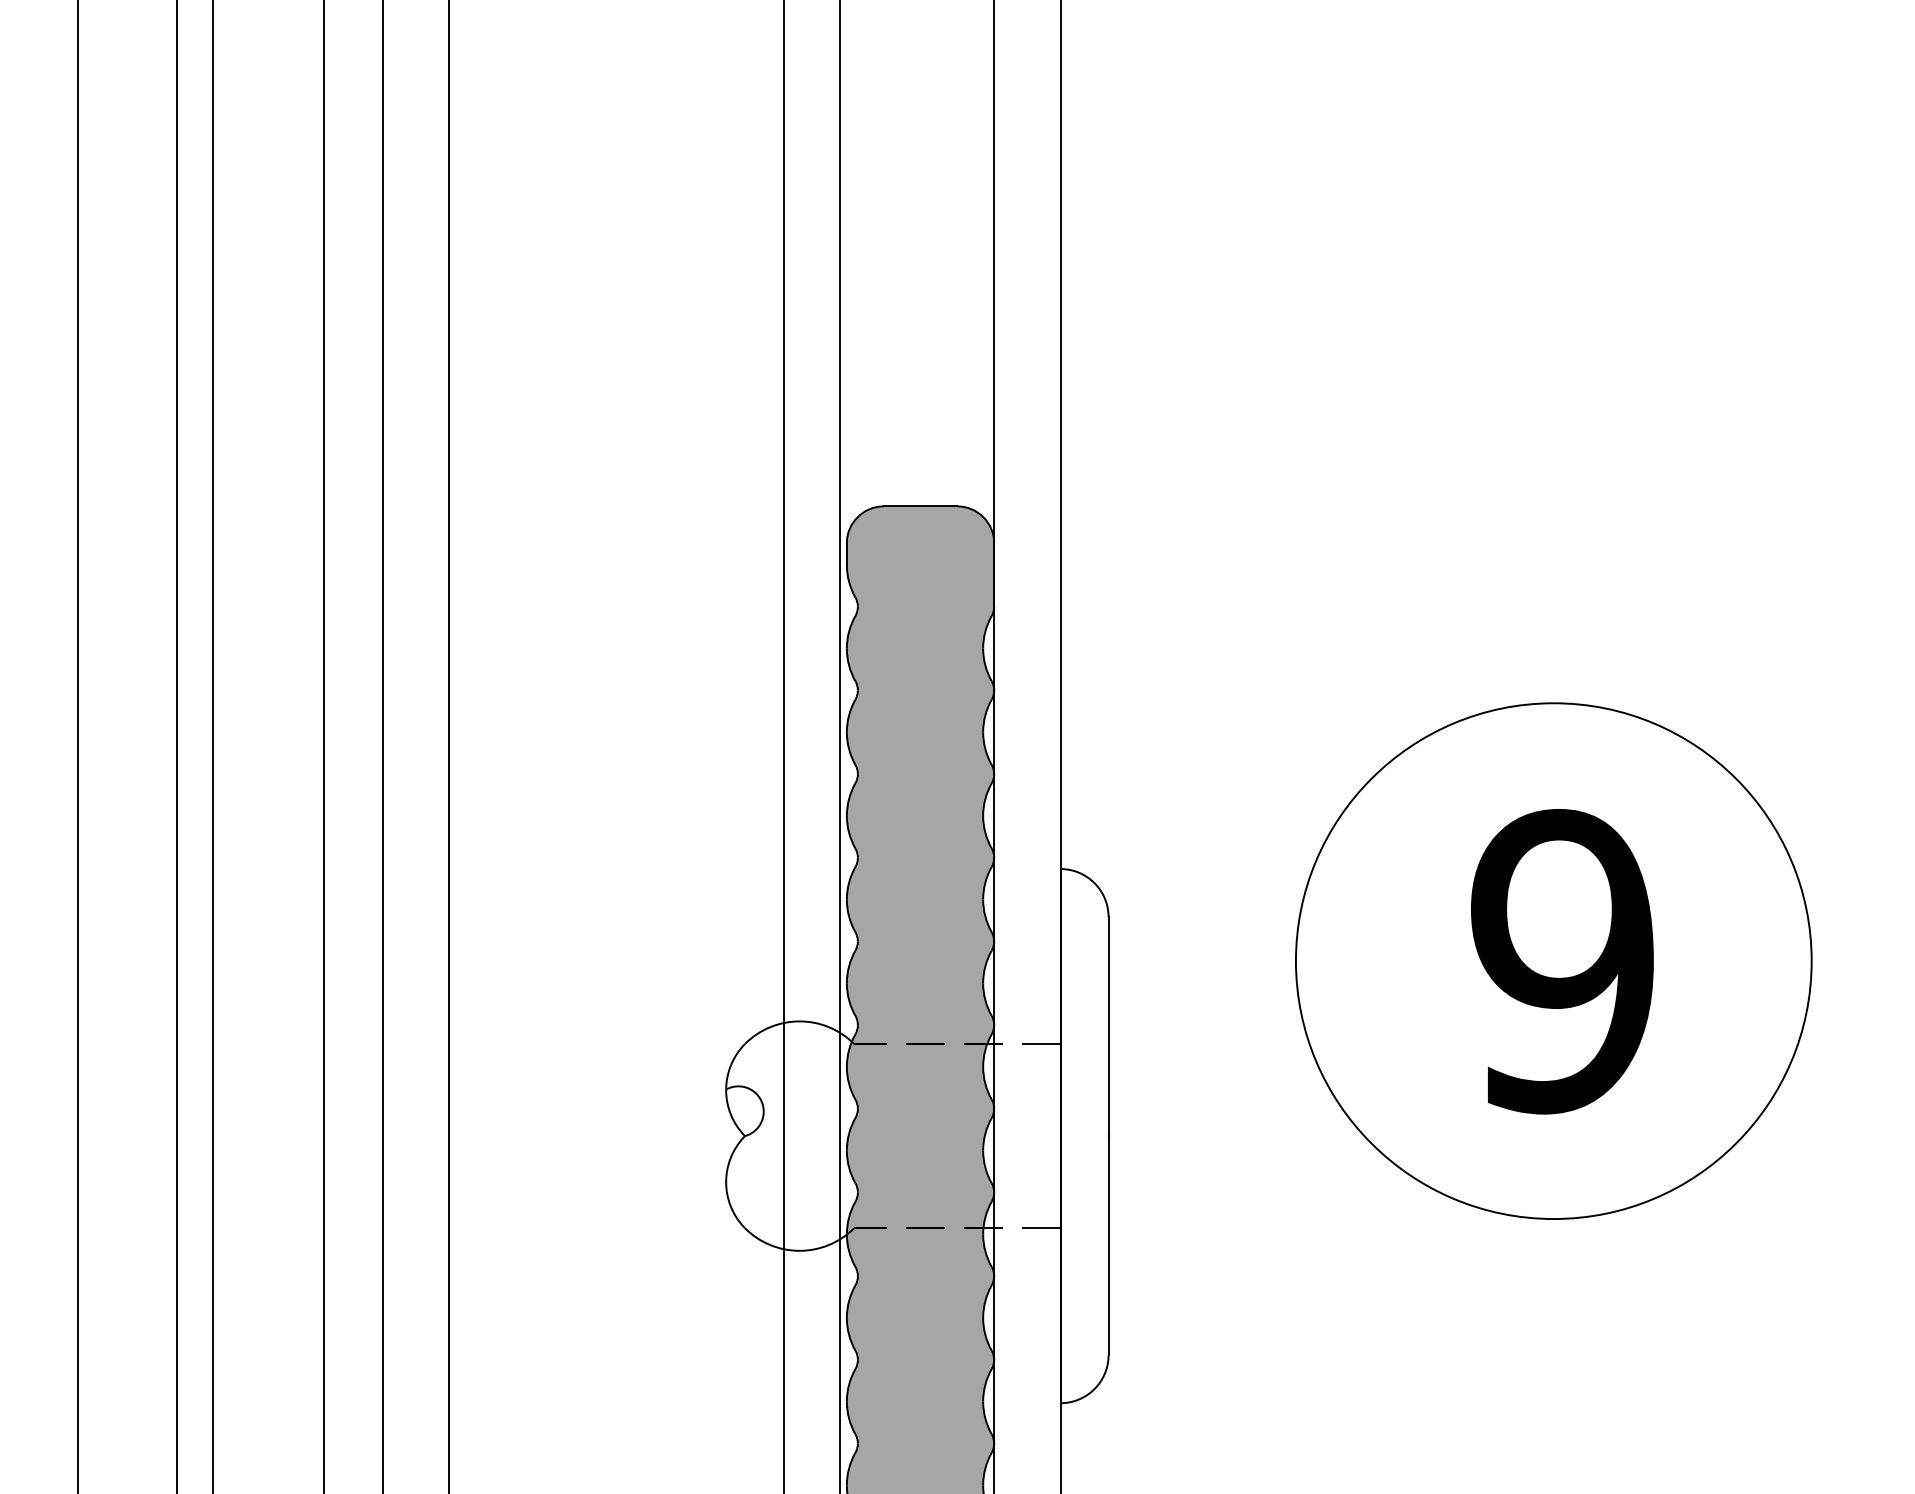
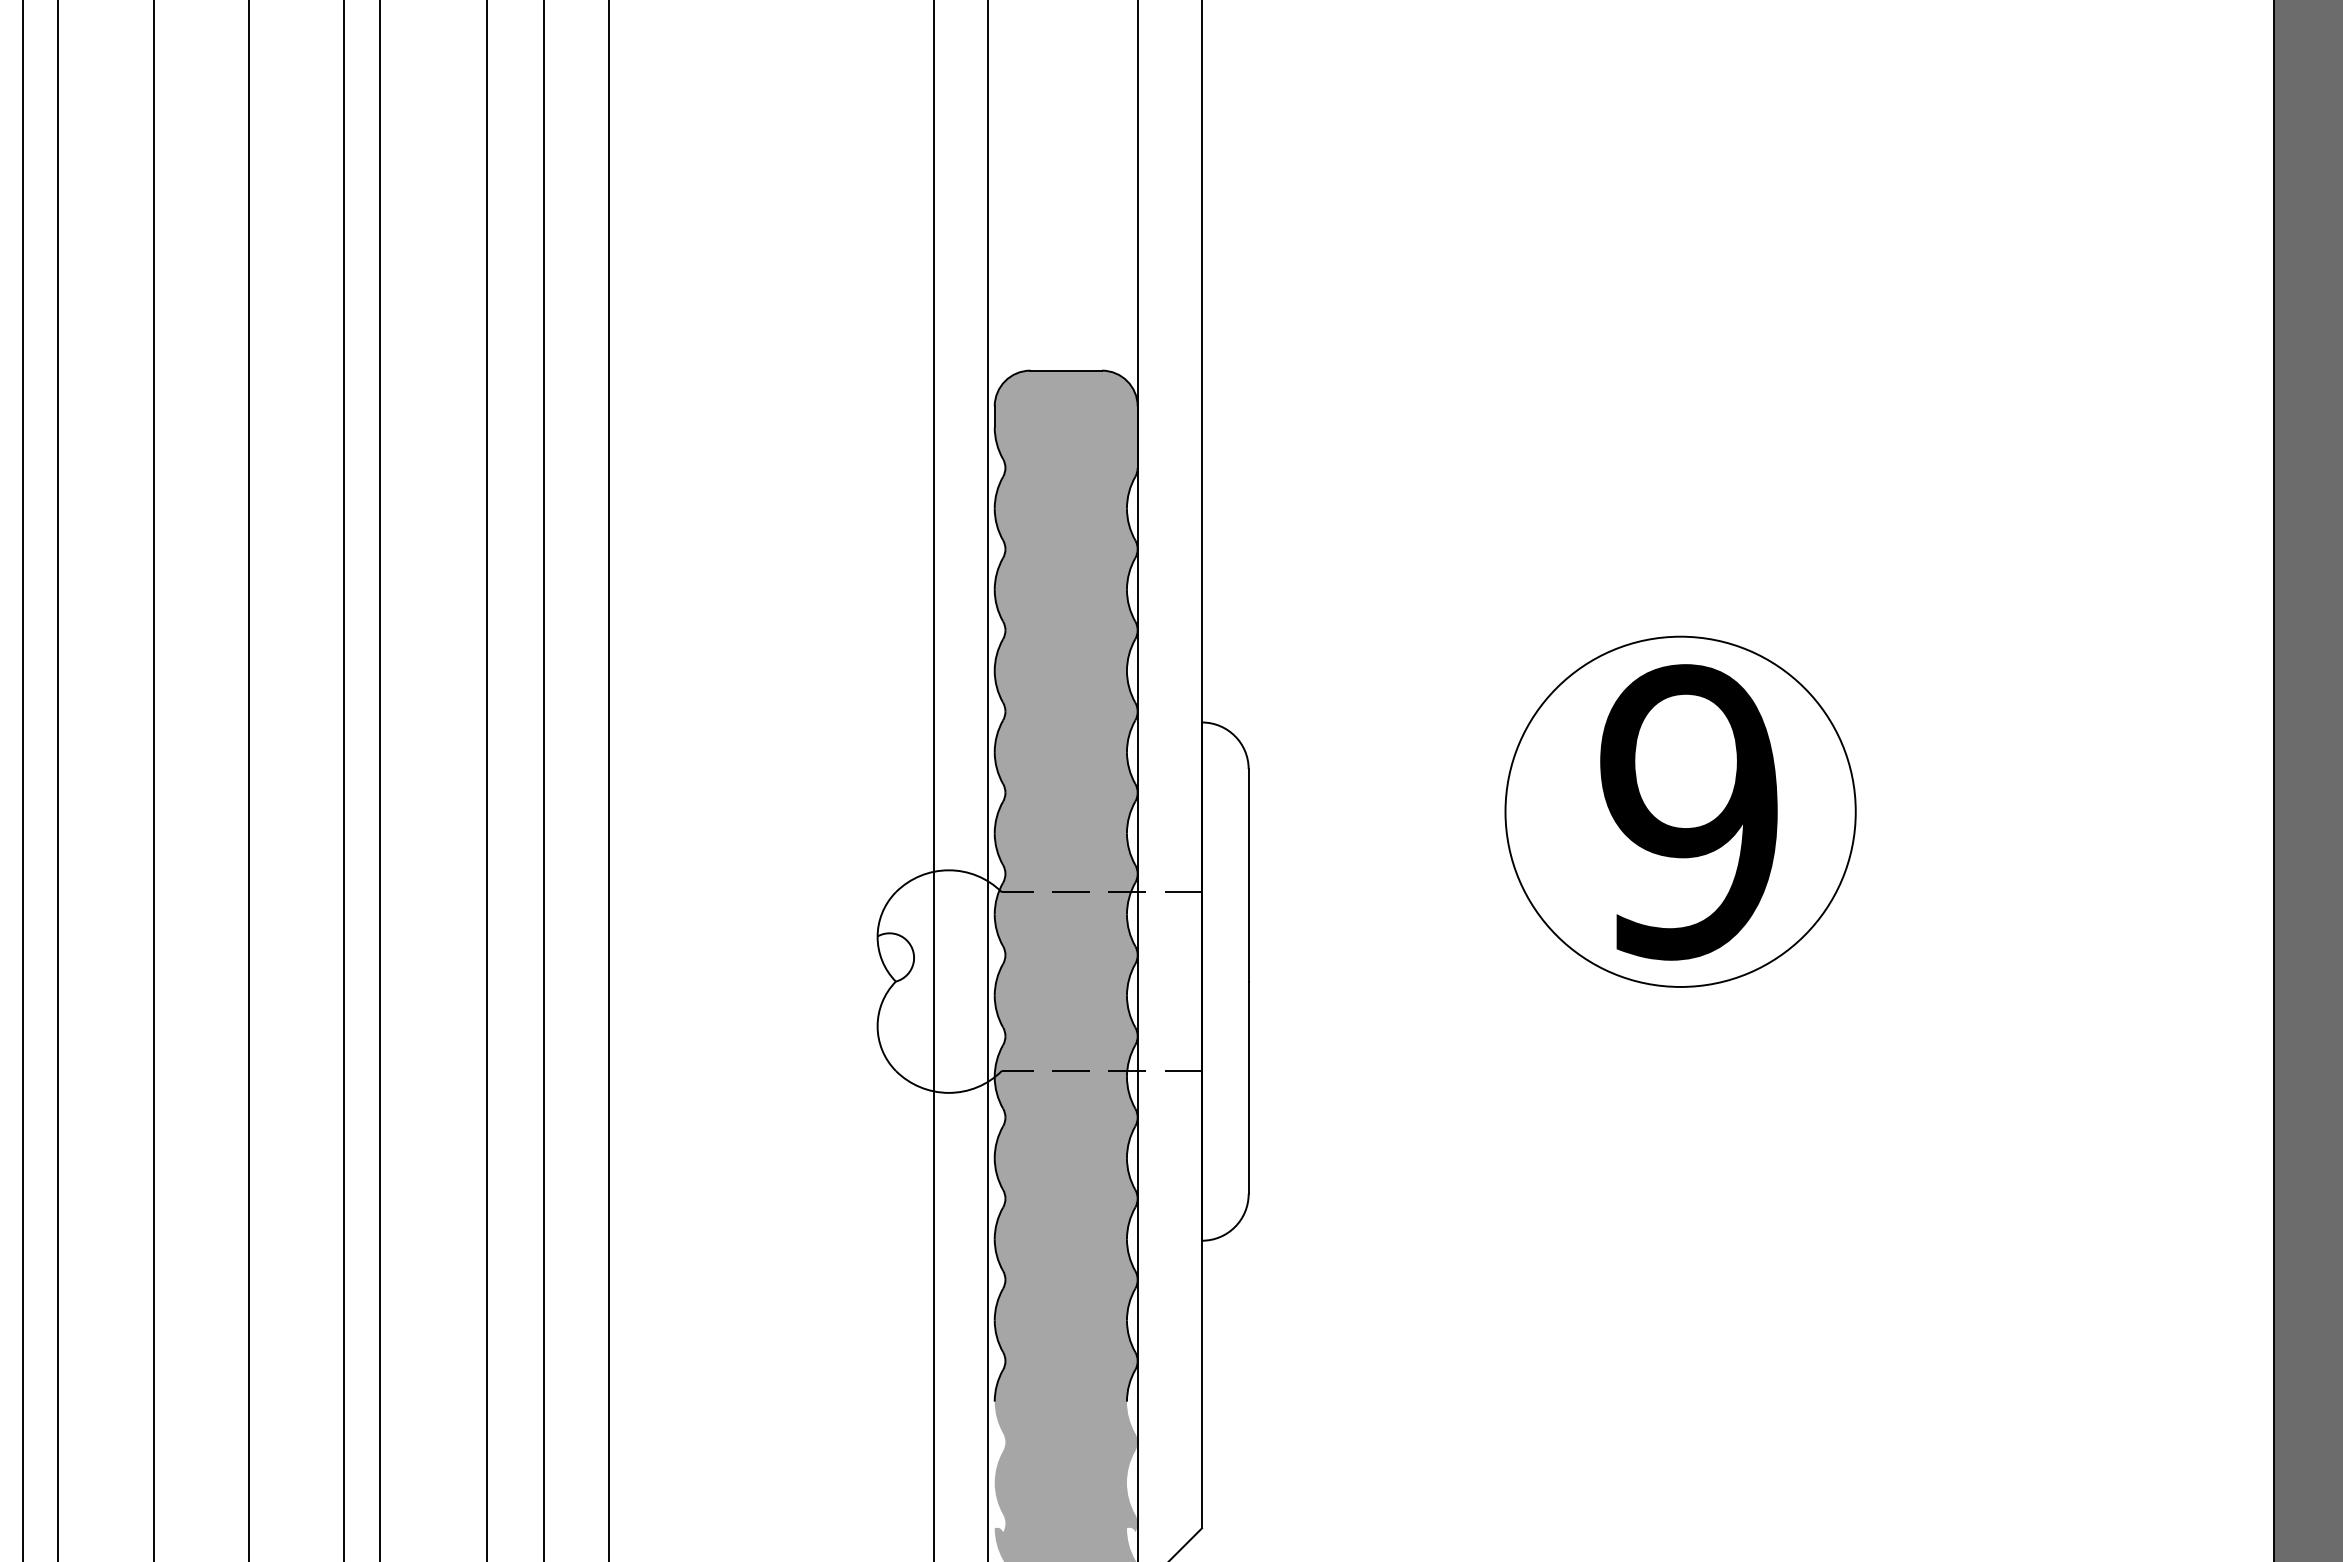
circle: (1553, 960) -> (1680, 811), size x0.7

